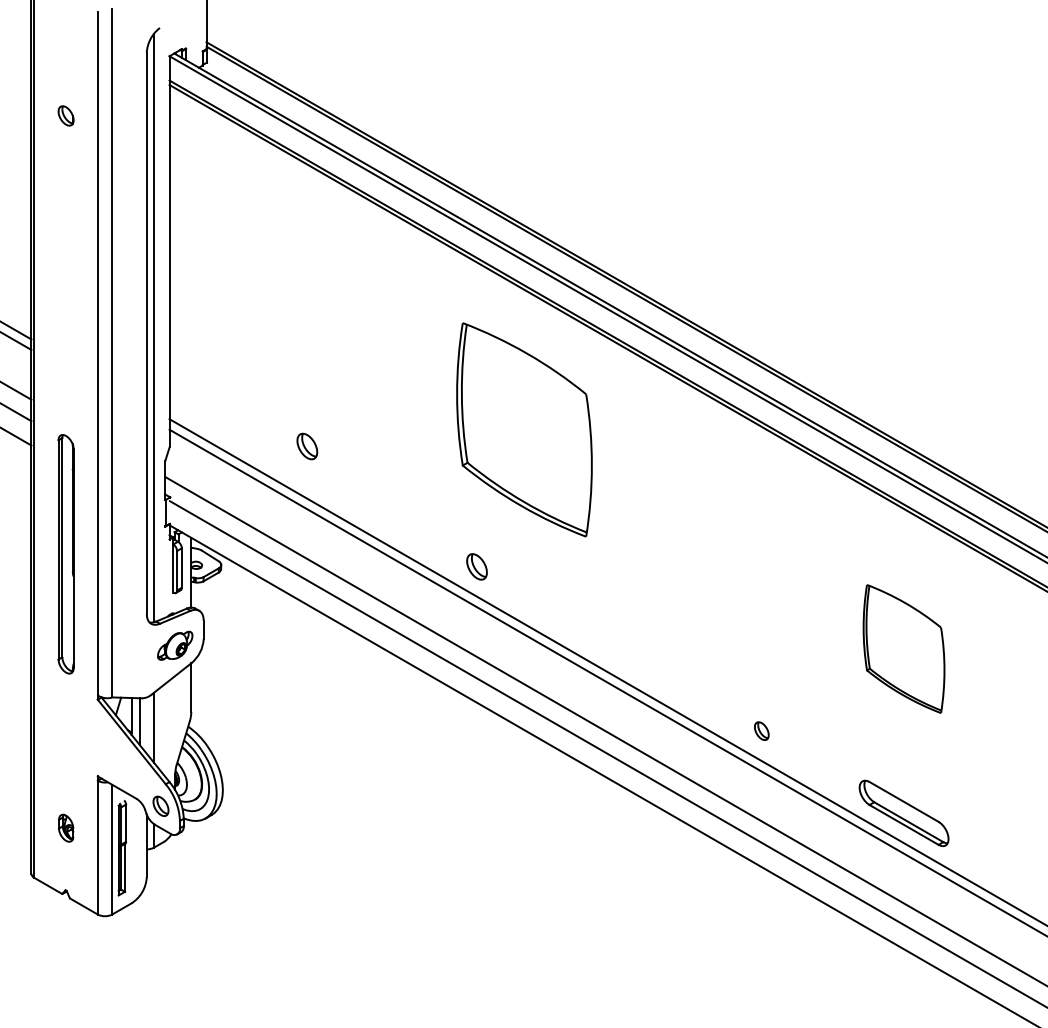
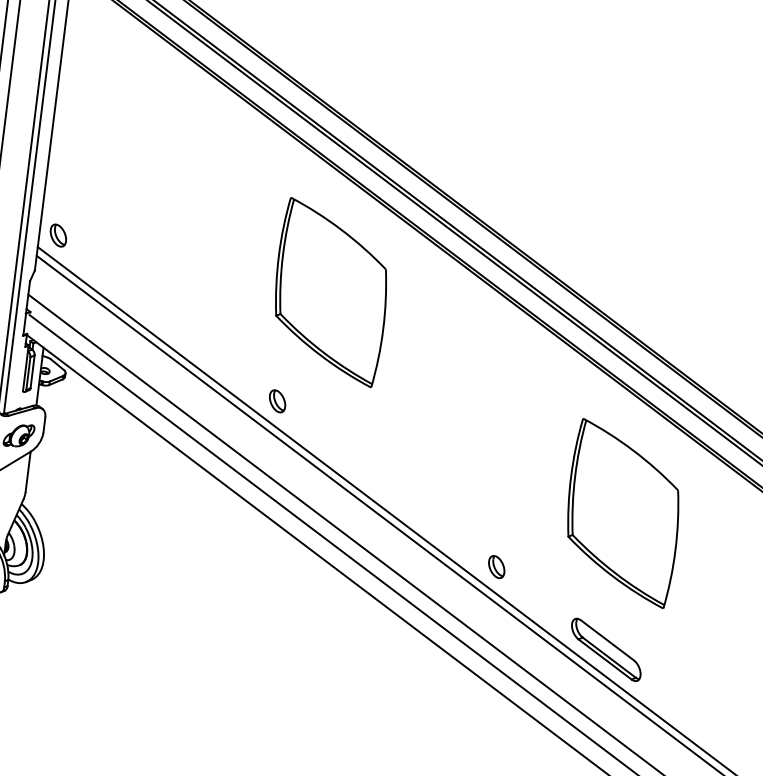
part: (307, 446) -> (58, 235), moved
part: (903, 648) -> (622, 513), size x1.67
part: (761, 730) -> (496, 566), size x1.43

